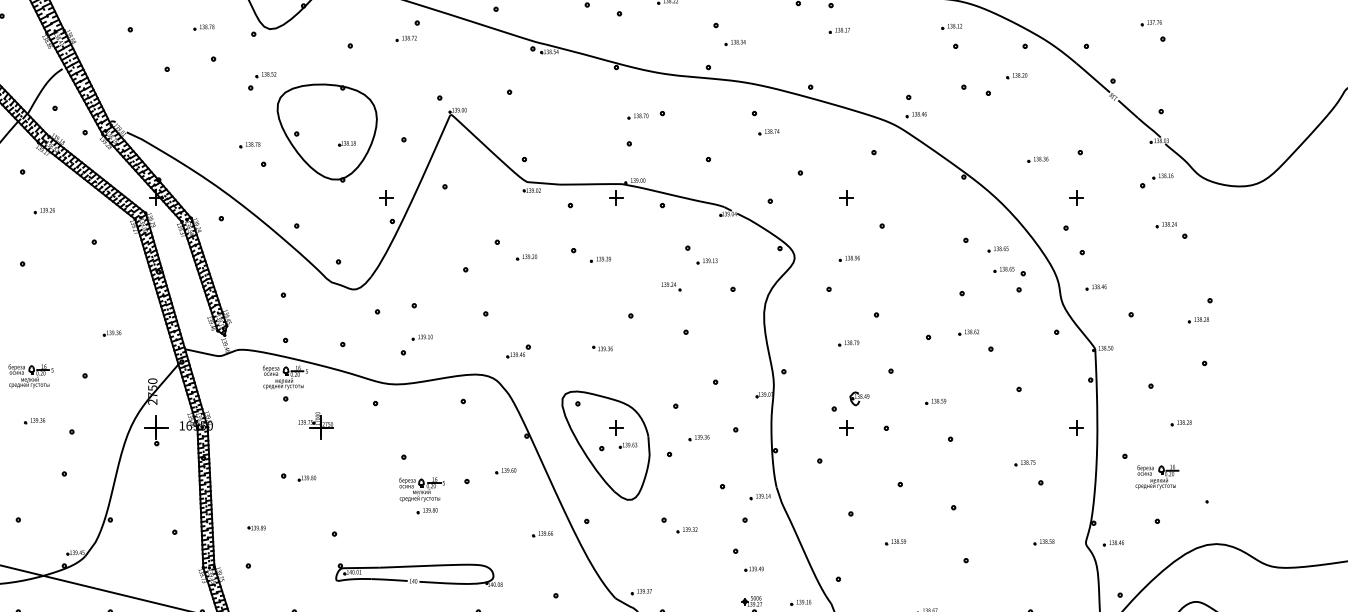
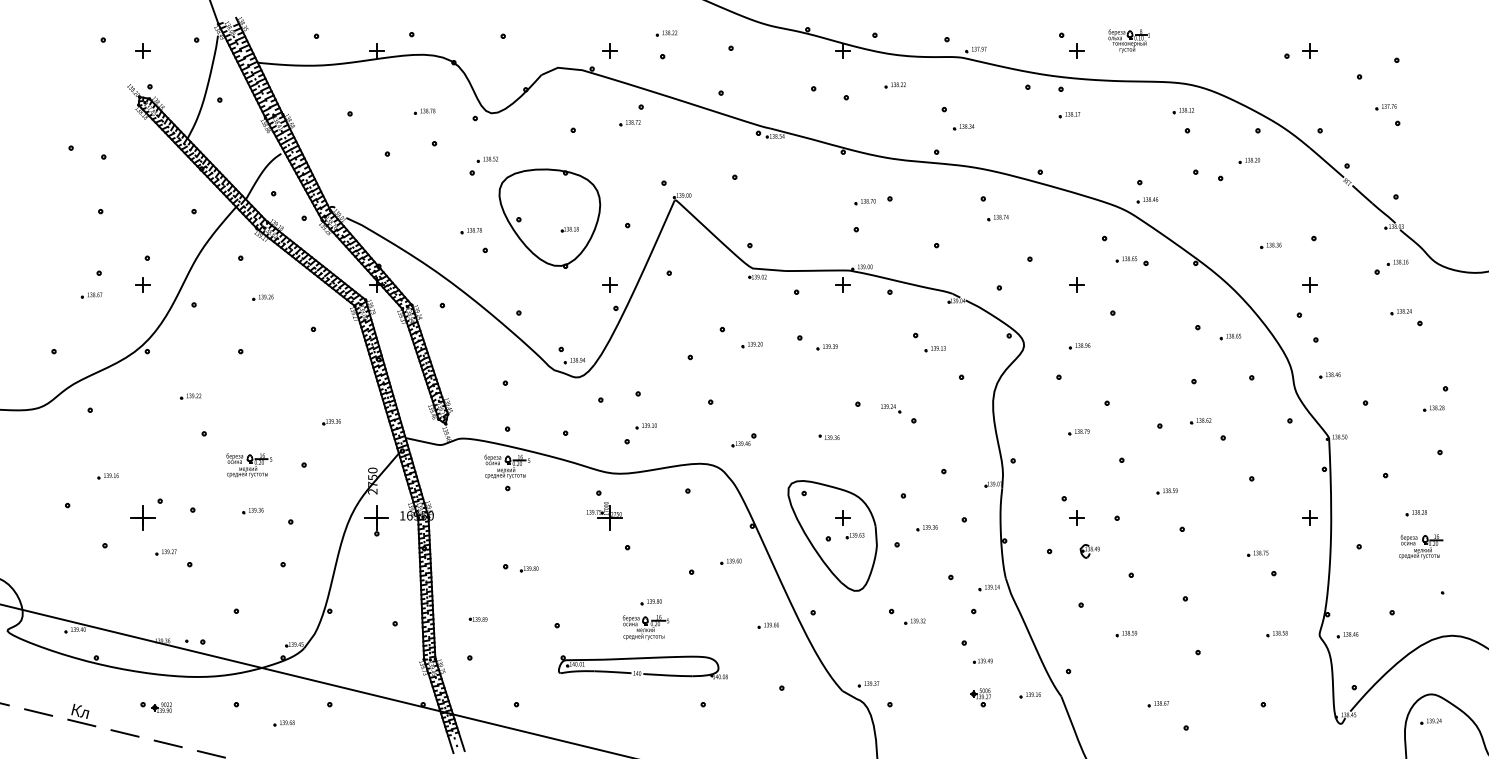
part: (1008, 270) -> (1131, 260), moved
part: (350, 273) -> (573, 361), added
part: (671, 286) -> (891, 408), moved
part: (859, 398) -> (1089, 551), moved
part: (316, 426) -> (604, 516), moved
part: (1157, 476) -> (1421, 546), moved
part: (421, 489) -> (645, 627), moved

